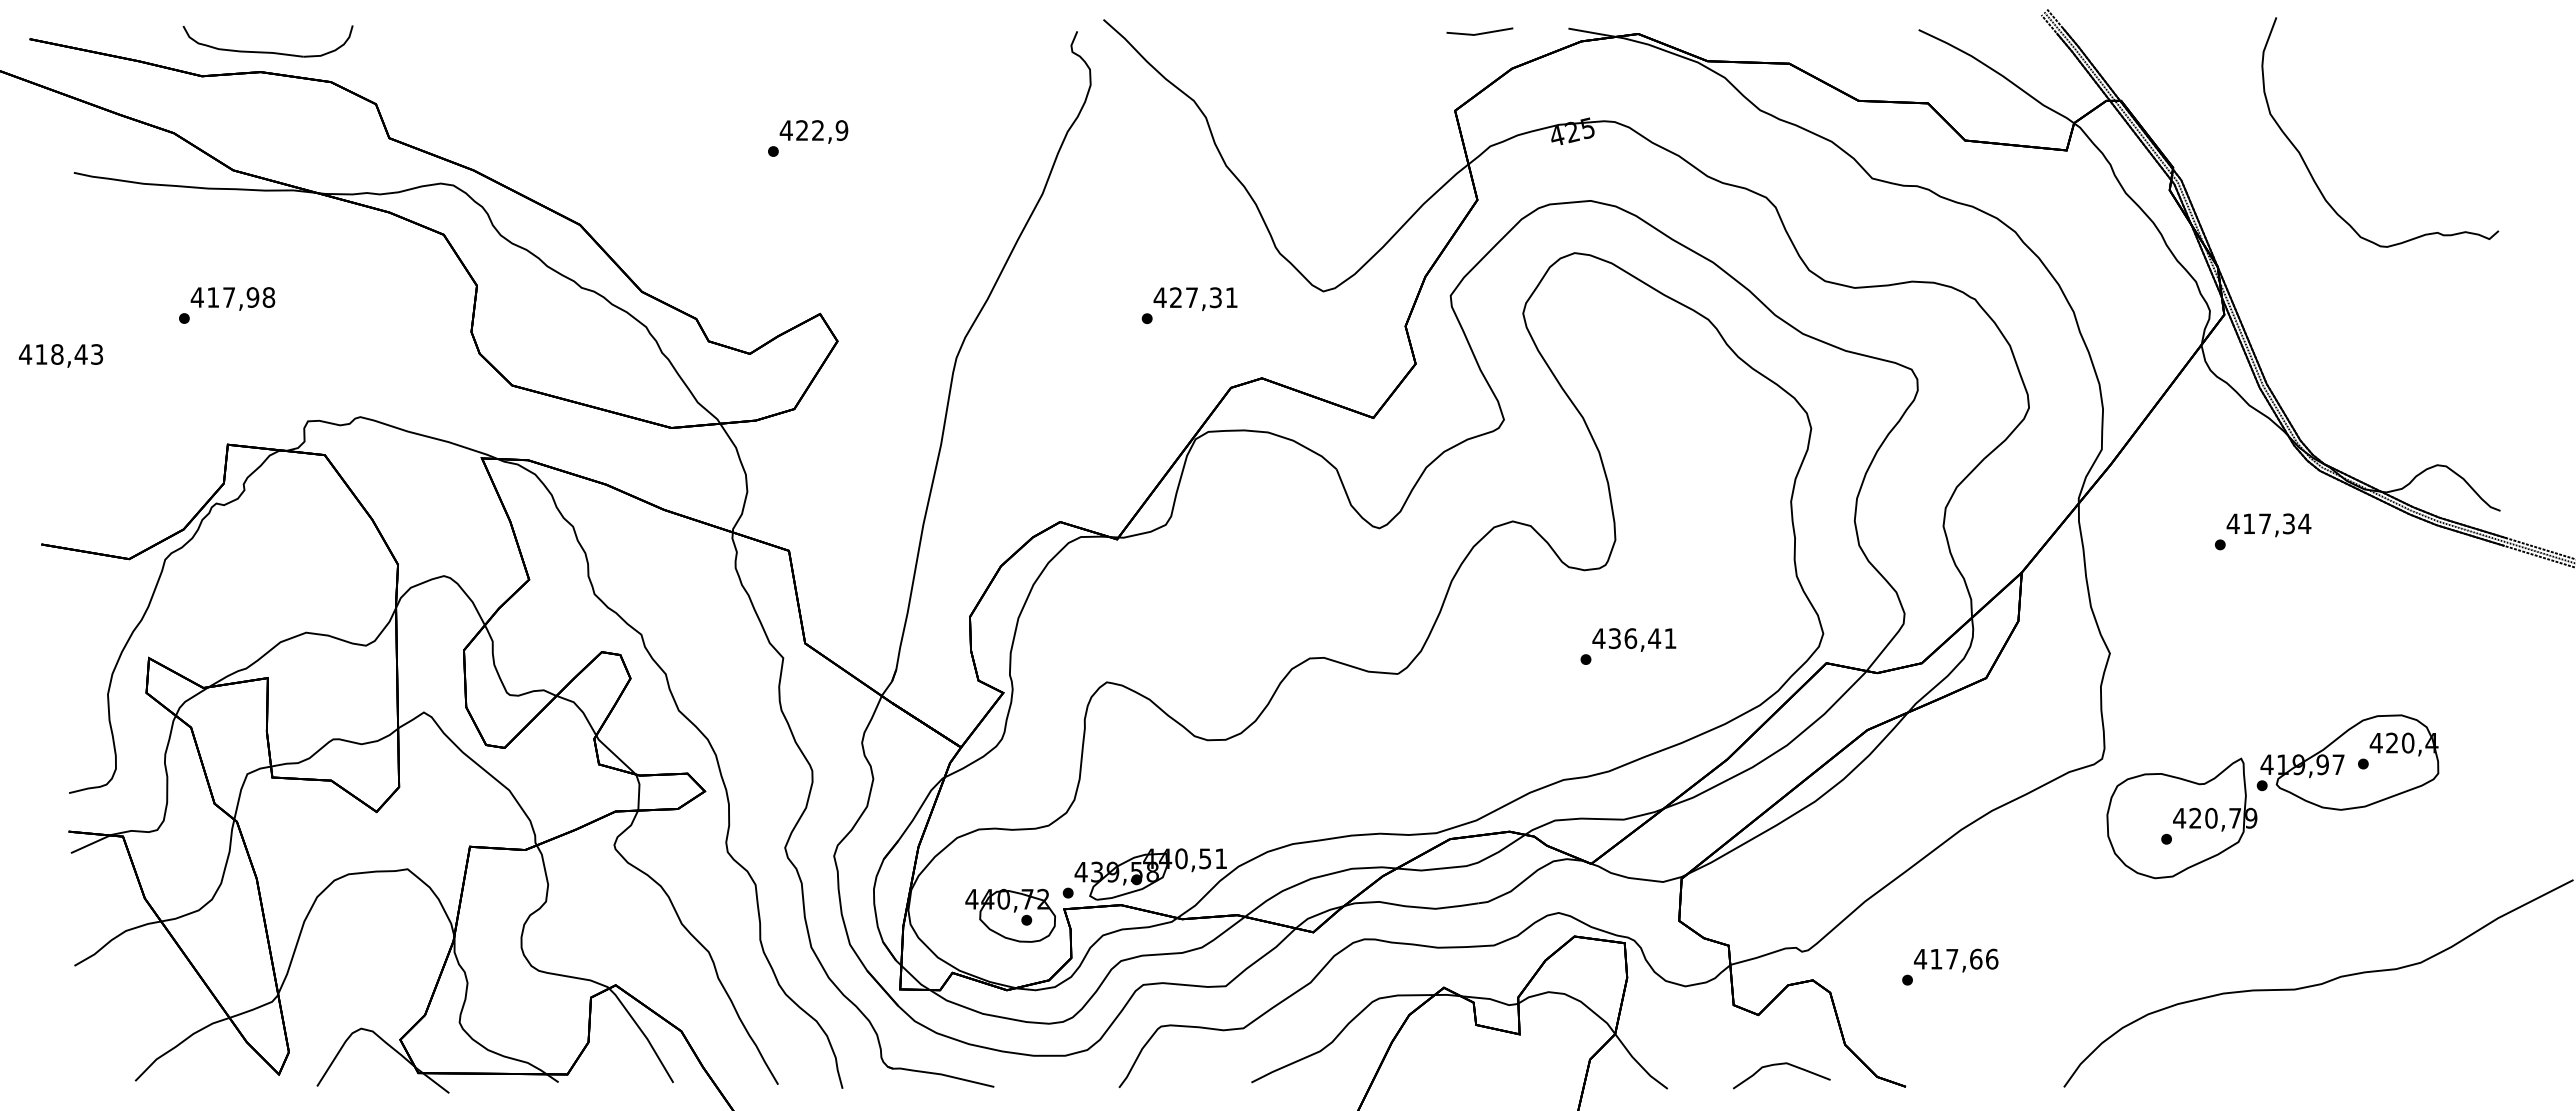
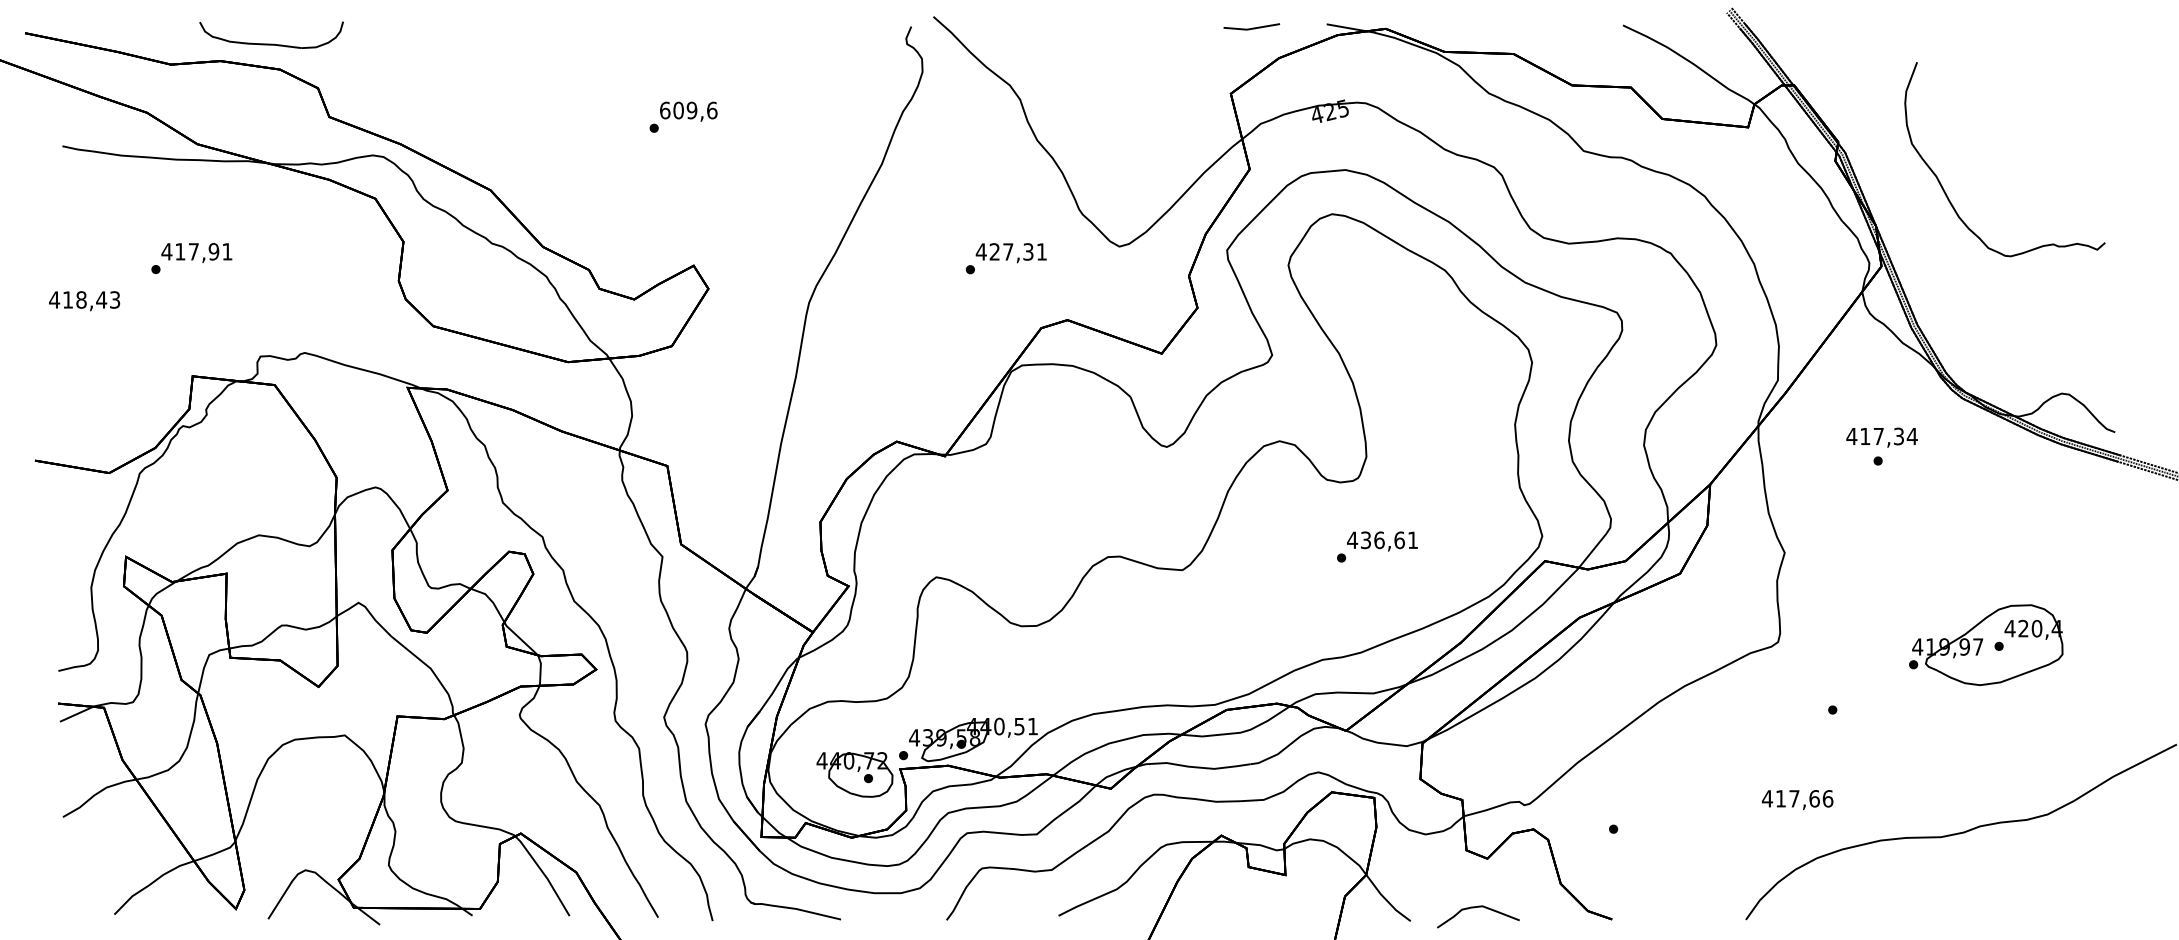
part: (267, 51) -> (271, 43), moved
text: (813, 130) -> (688, 110), 422,9 -> 609,6
part: (2308, 167) -> (1944, 189), moved
text: (268, 297) -> (227, 251), 417,98 -> 417,91
text: (60, 355) -> (84, 300), moved
text: (2268, 525) -> (1881, 437), moved
text: (1654, 638) -> (1399, 540), 436,41 -> 436,61
part: (2181, 818) -> (1845, 692), removed
text: (1956, 960) -> (1797, 799), moved
curve: (1778, 1065) -> (1475, 908), moved

